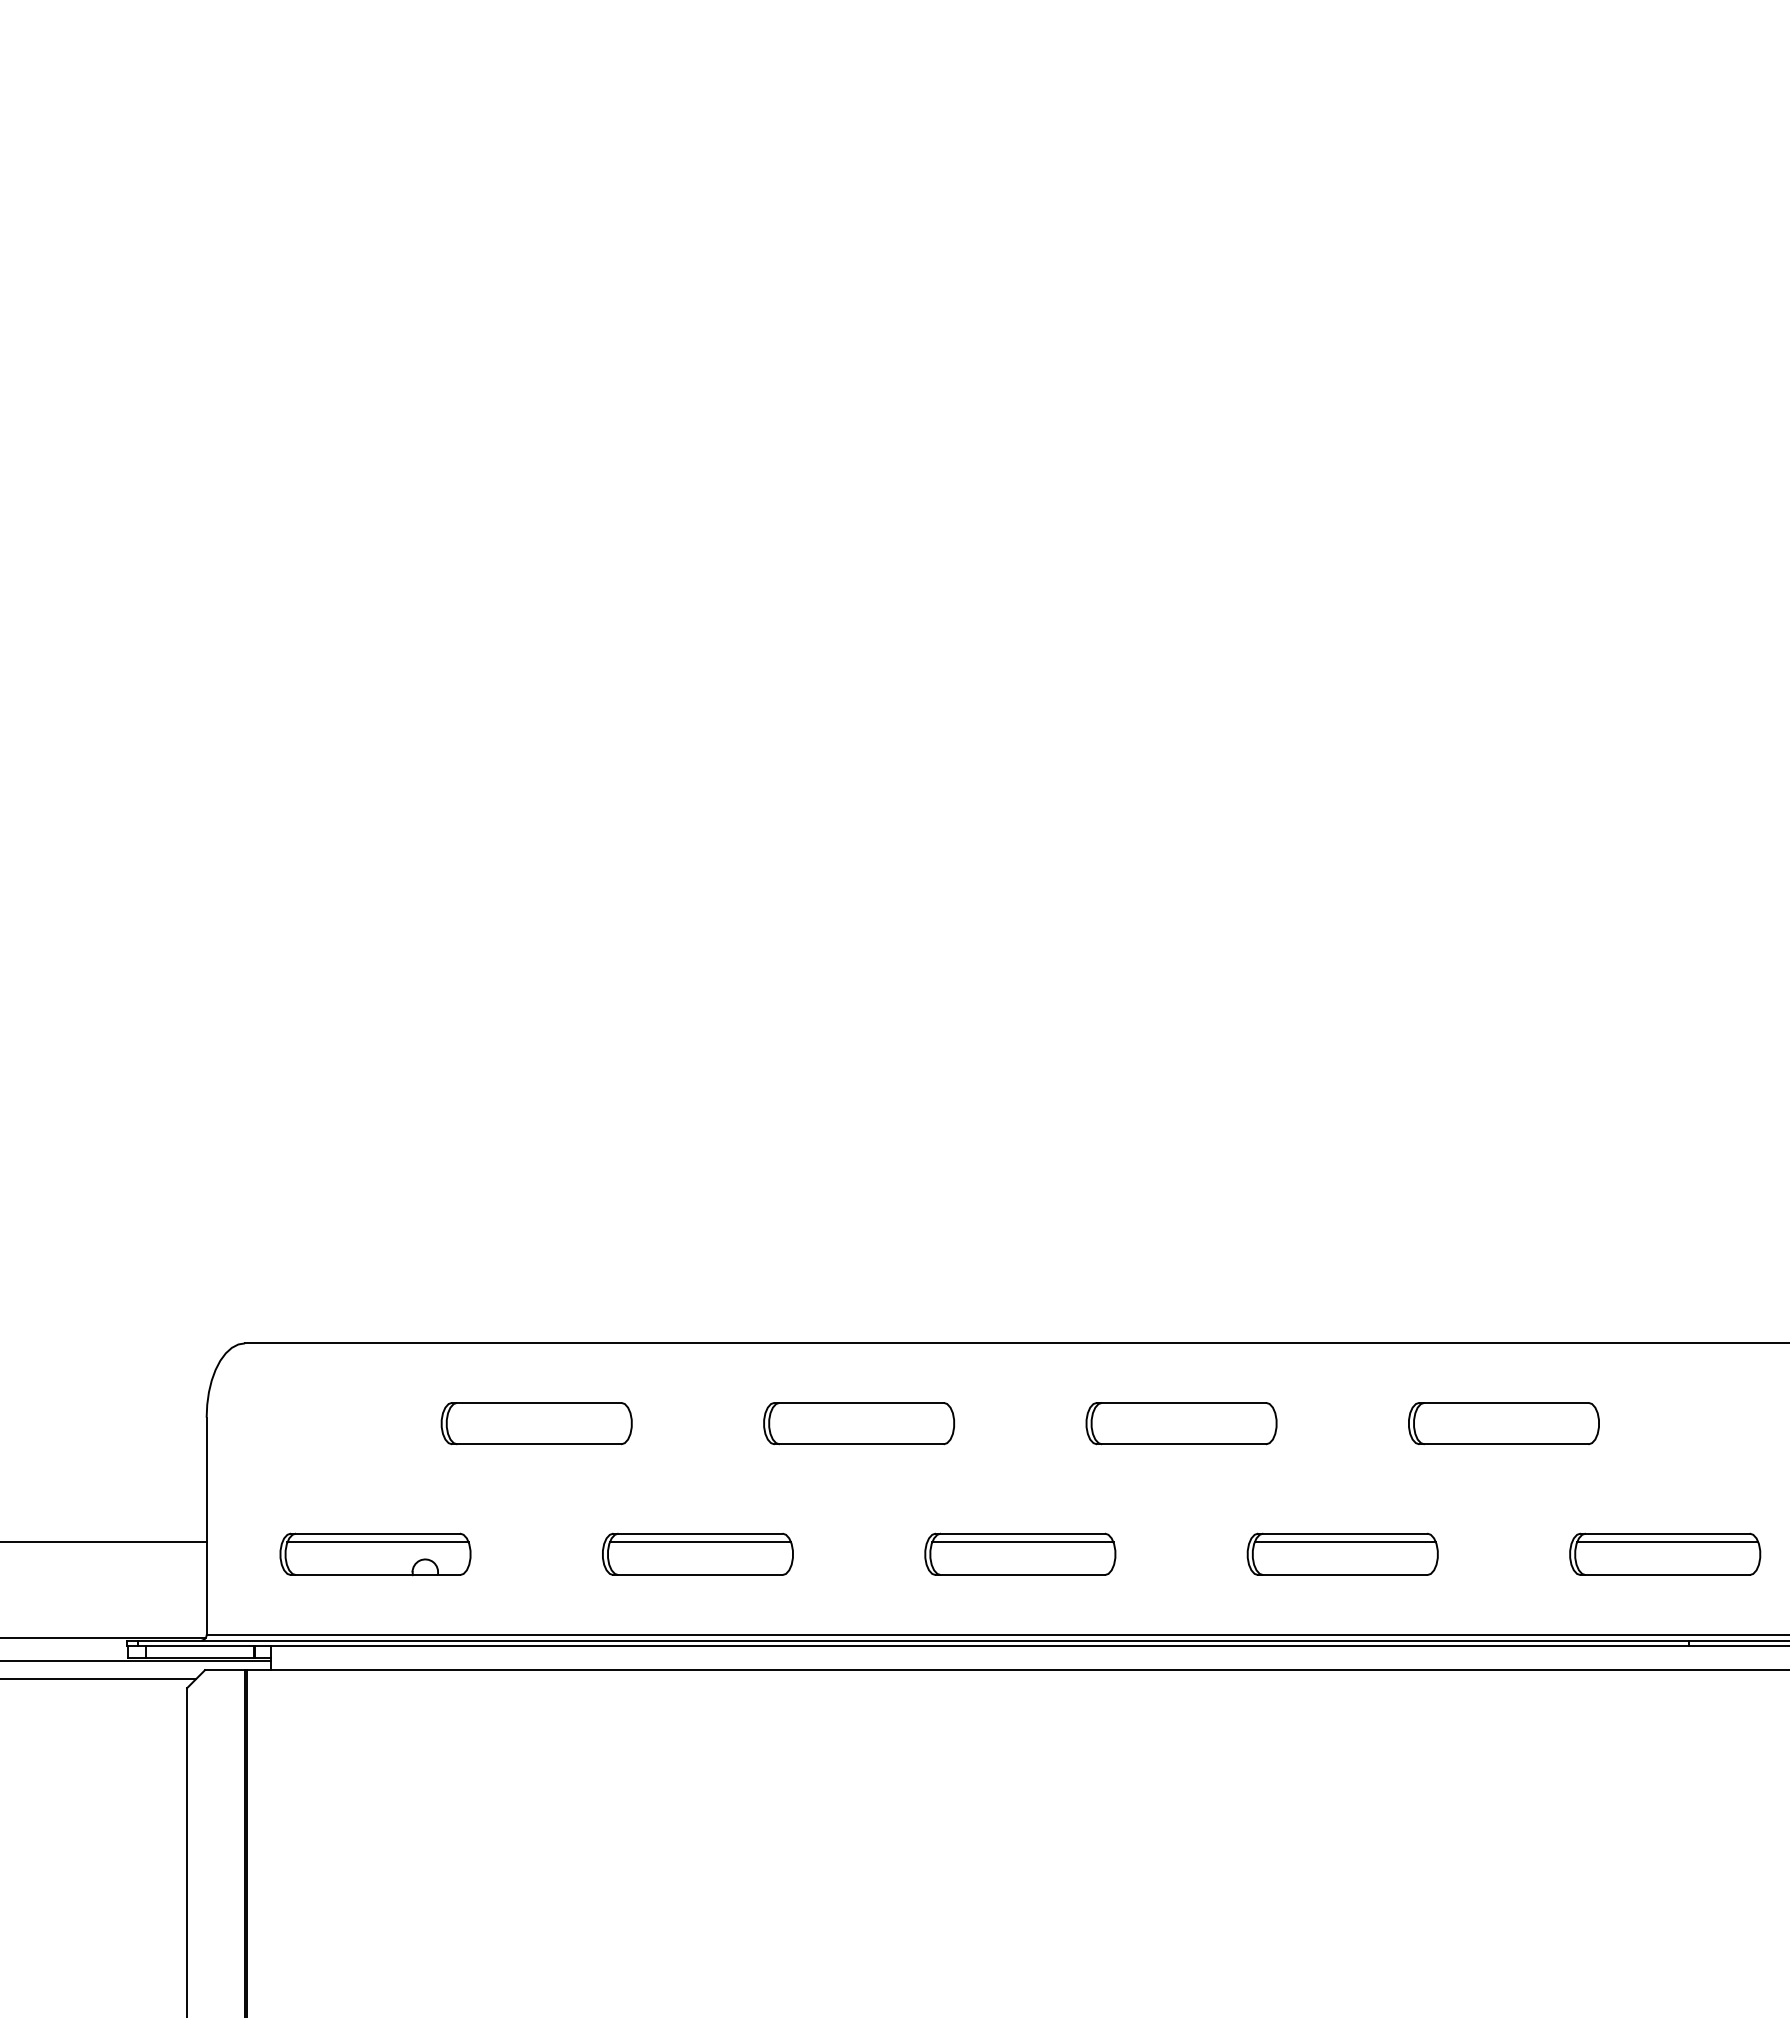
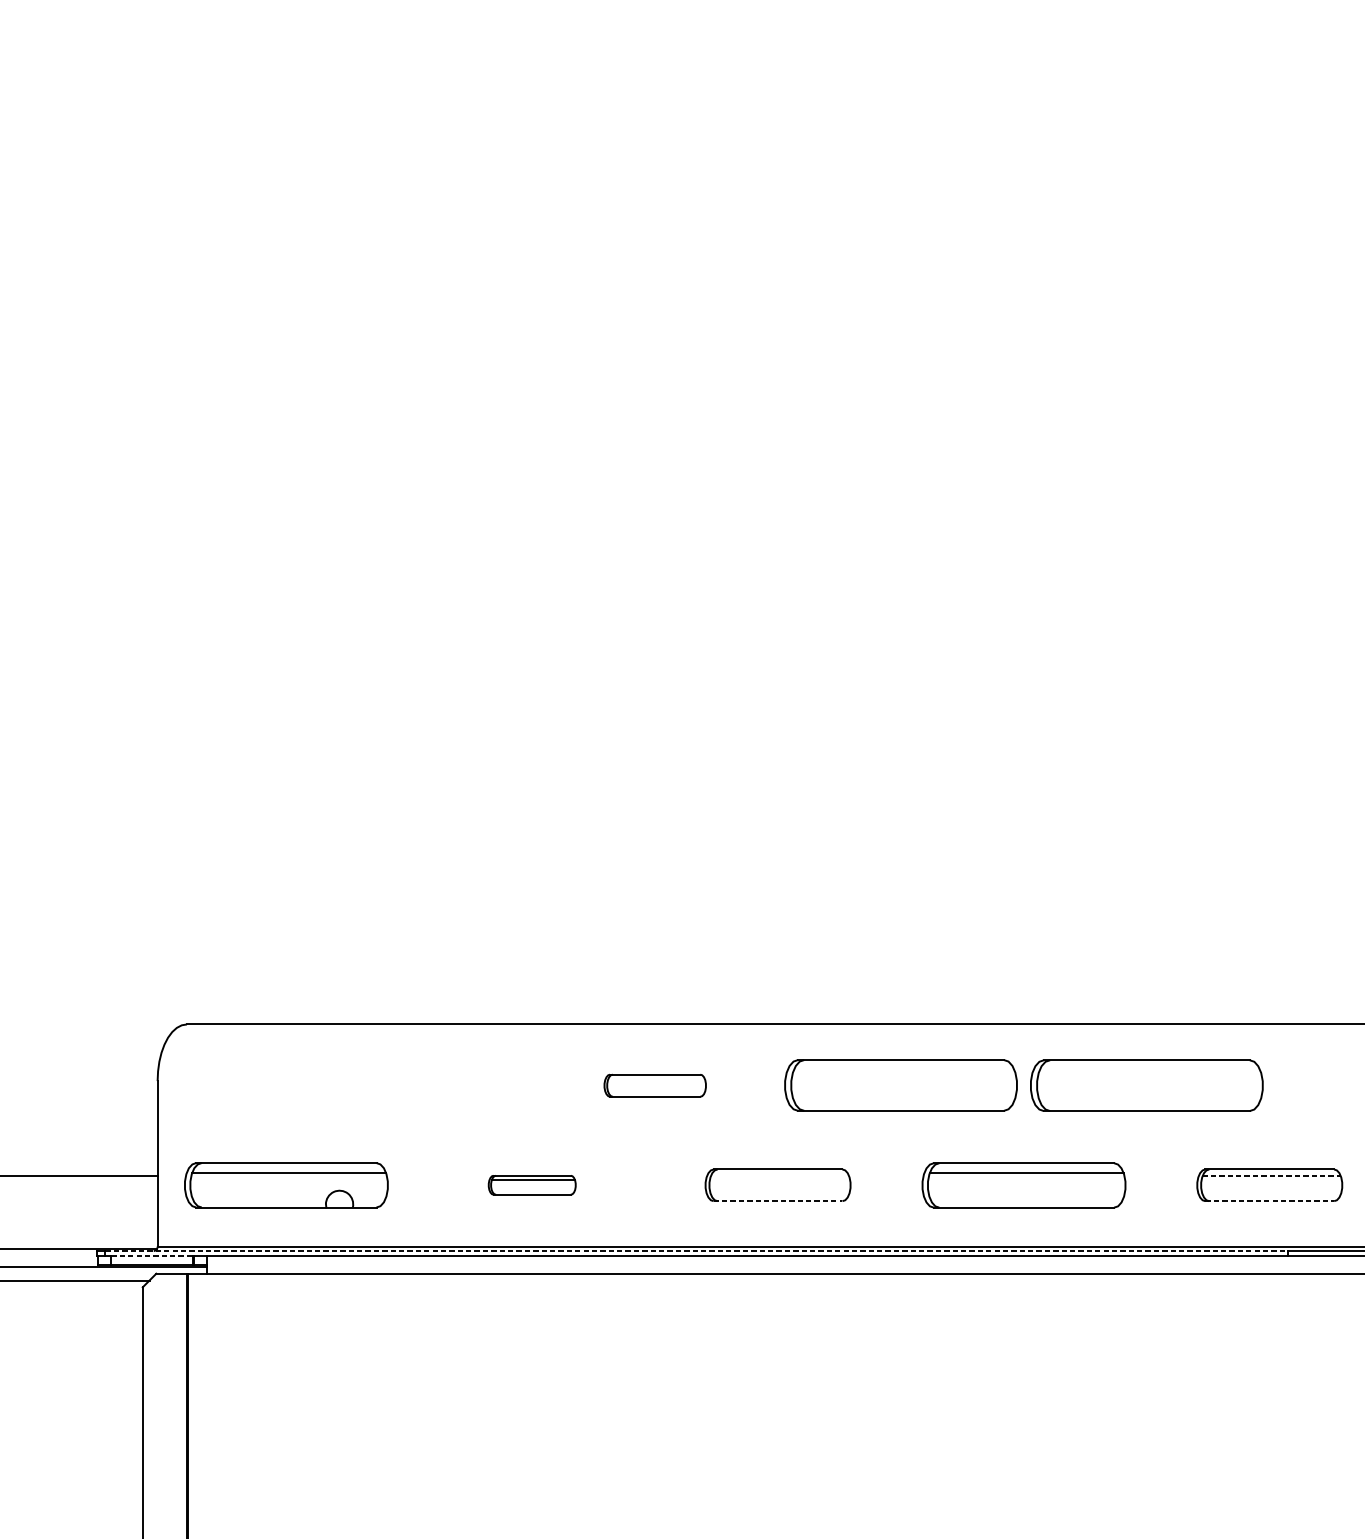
part: (536, 1423) -> (409, 1085), removed
part: (859, 1423) -> (655, 1085), size x0.7
part: (1181, 1423) -> (900, 1085), size x1.6
part: (1503, 1423) -> (1146, 1085), size x1.6
line: (1022, 1542) -> (779, 1176), removed
line: (1667, 1542) -> (1271, 1176), solid -> dashed
part: (697, 1553) -> (531, 1184), size x0.6
part: (1342, 1553) -> (1023, 1184), size x1.4
part: (375, 1554) -> (286, 1185), size x1.4
line: (1020, 1575) -> (778, 1201), solid -> dashed
line: (1665, 1575) -> (1270, 1201), solid -> dashed
line: (914, 1640) -> (697, 1251), solid -> dashed
line: (199, 1646) -> (152, 1255), solid -> dashed

